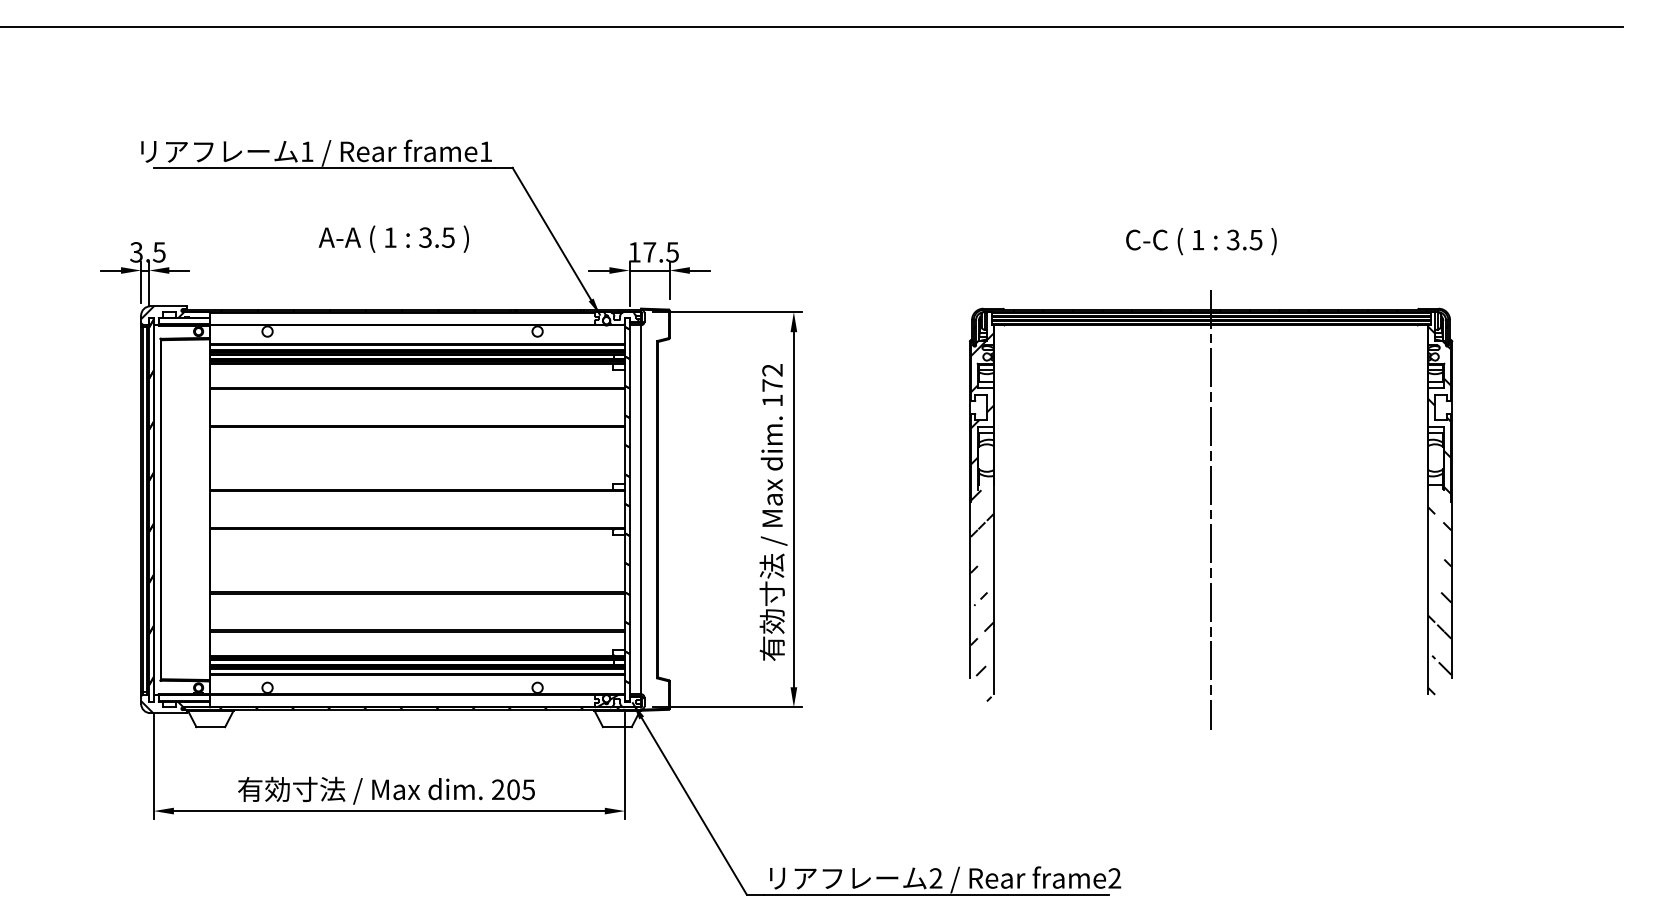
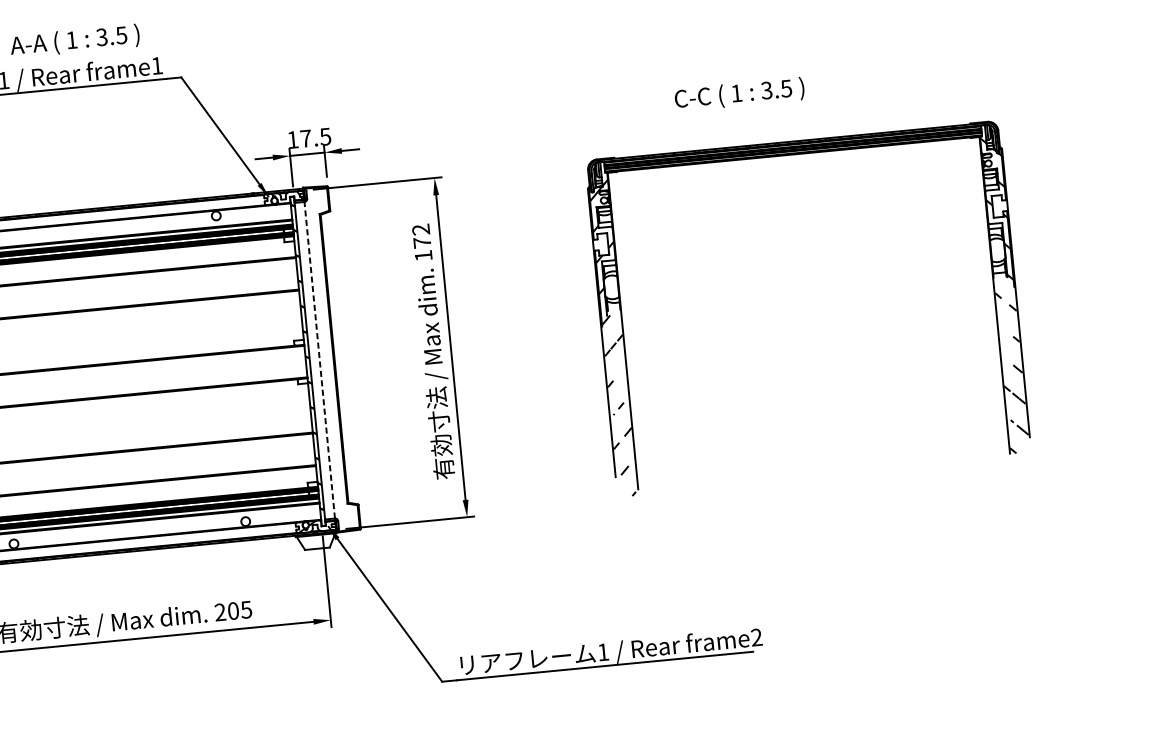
text: (393, 238) -> (74, 40), moved
text: (1201, 241) -> (739, 94), moved
line: (641, 509) -> (320, 360), solid -> dashed
line: (1211, 509) -> (809, 312), removed
text: (935, 878) -> (602, 652), 2 -> 1

